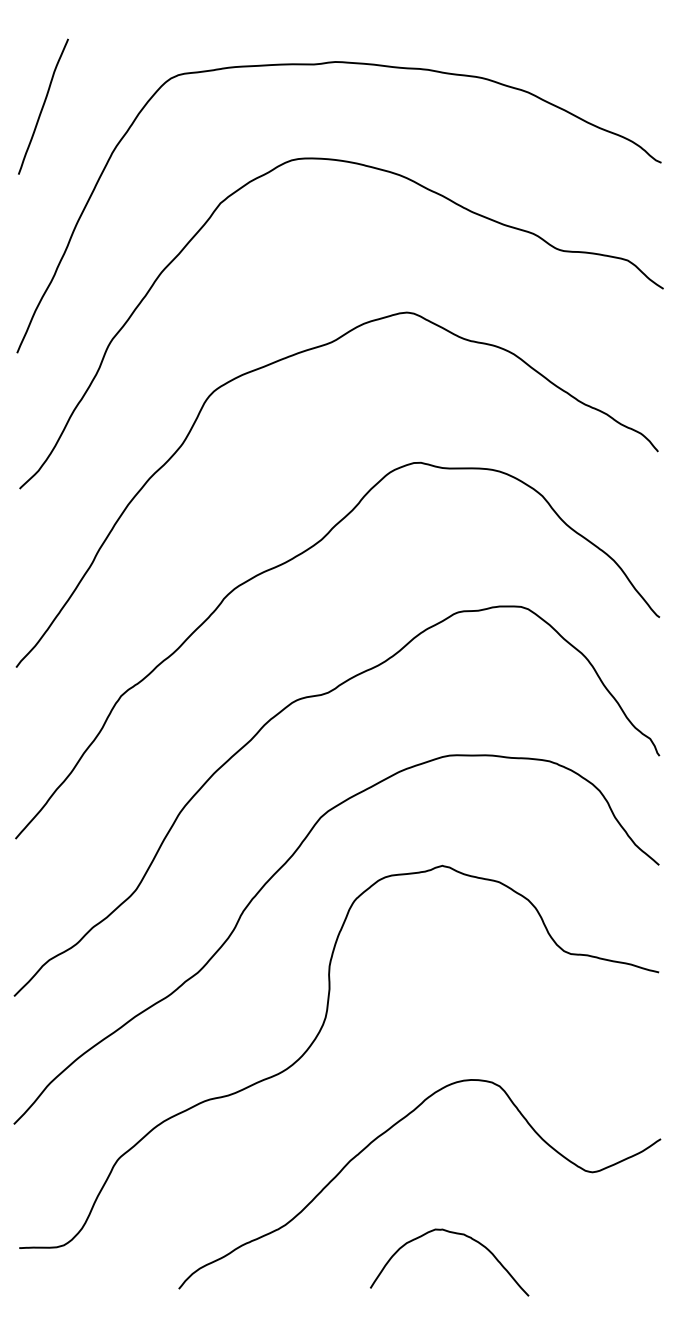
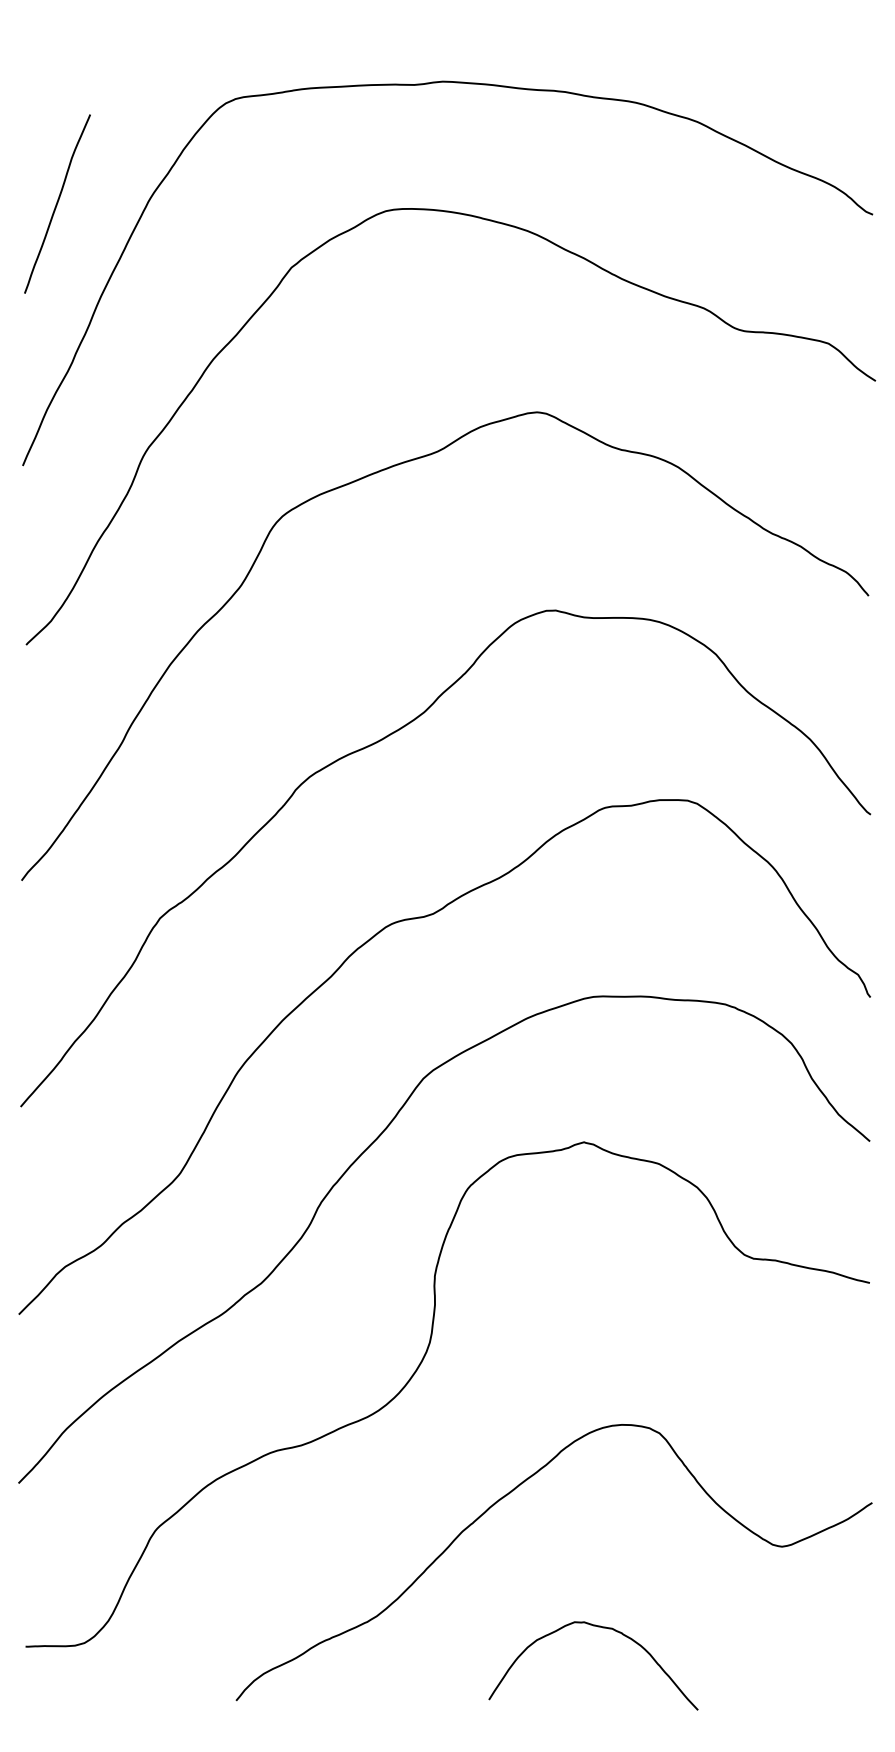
curve: (43, 106) -> (57, 203), moved

